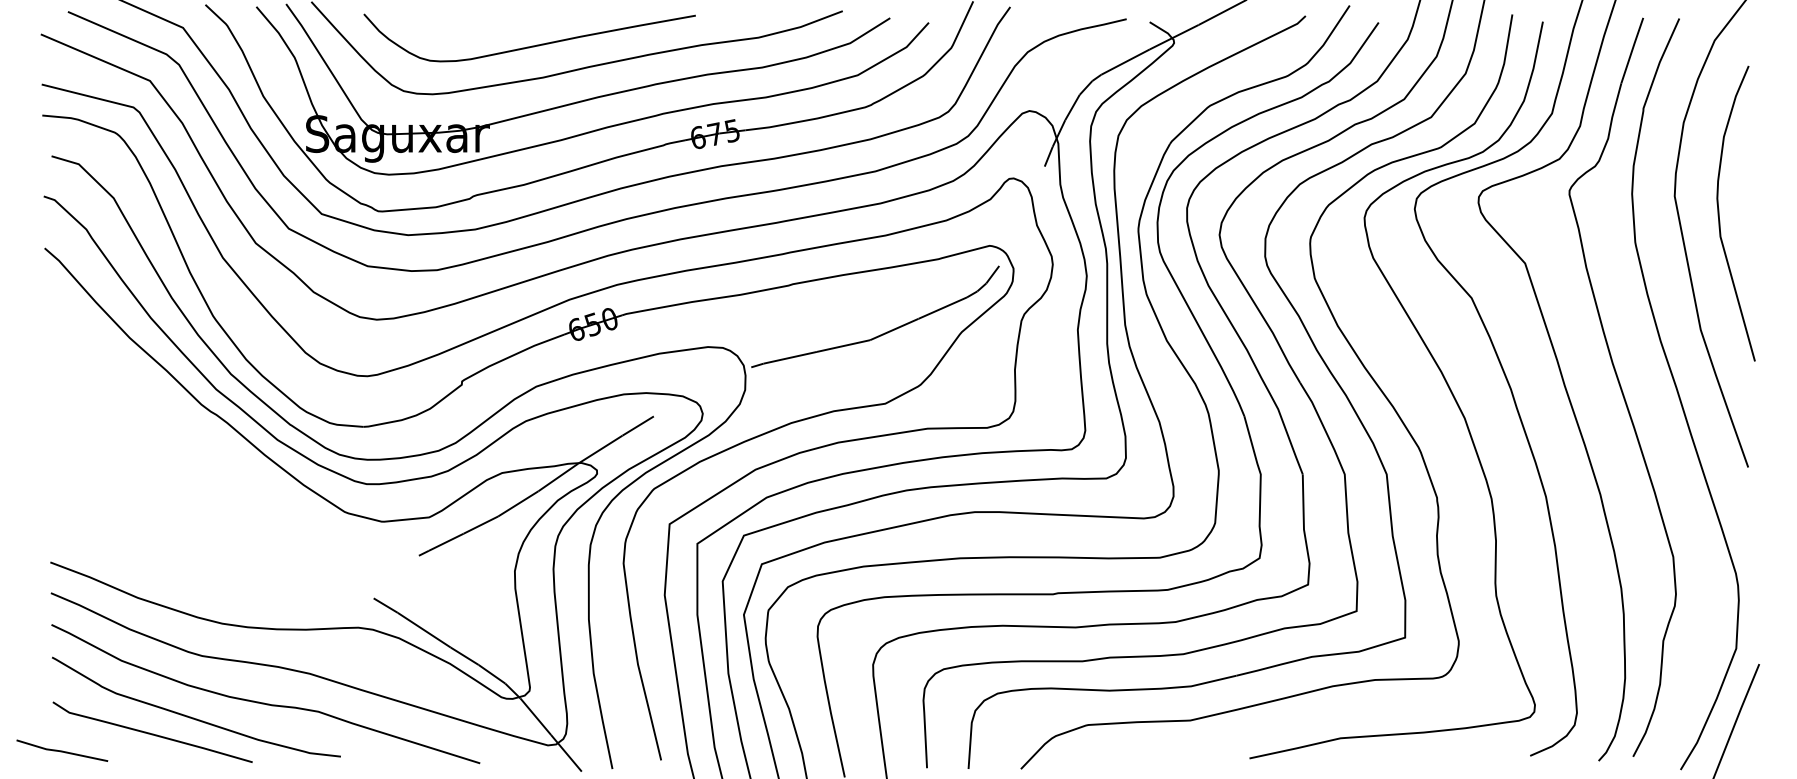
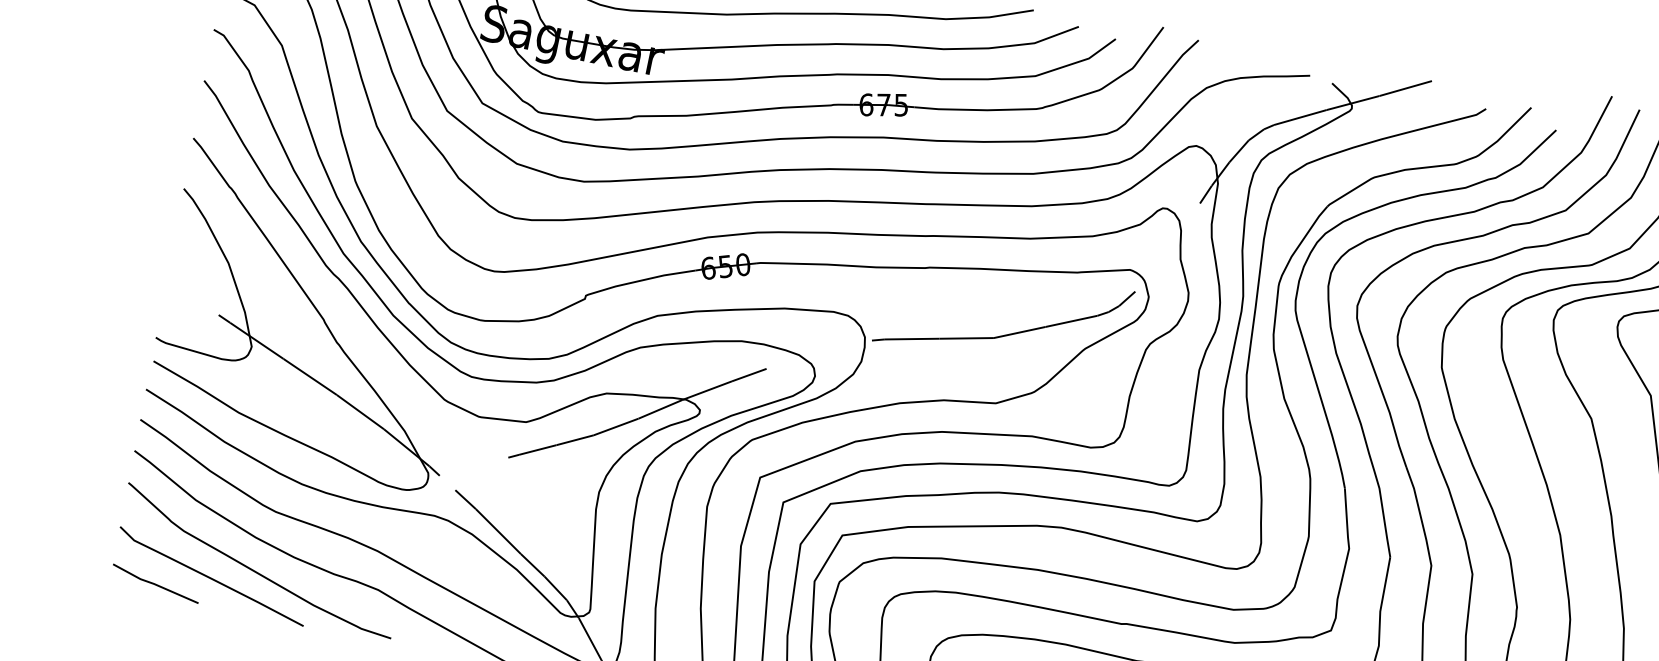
part: (200, 457) -> (314, 317), added
line: (62, 750) -> (156, 583), moved

